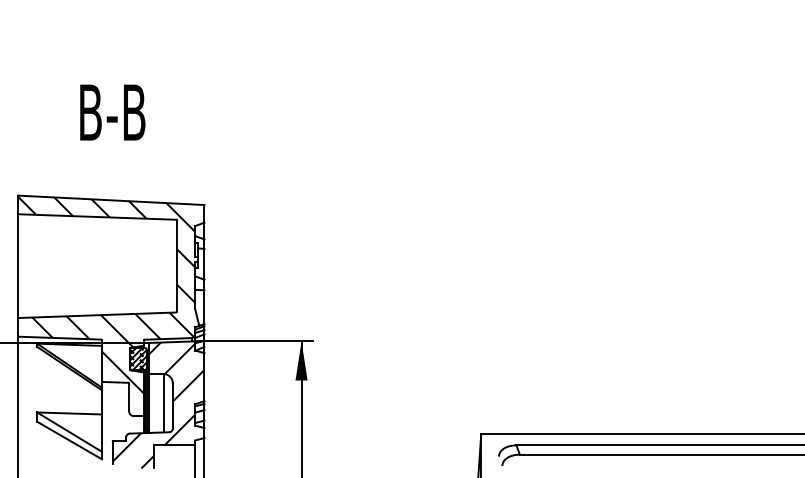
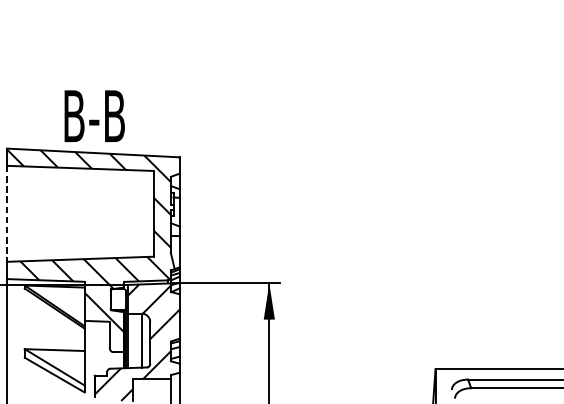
text: (112, 112) -> (94, 116), moved
line: (18, 266) -> (7, 214), solid -> dashed
hatch: (137, 358) -> (117, 299), removed

